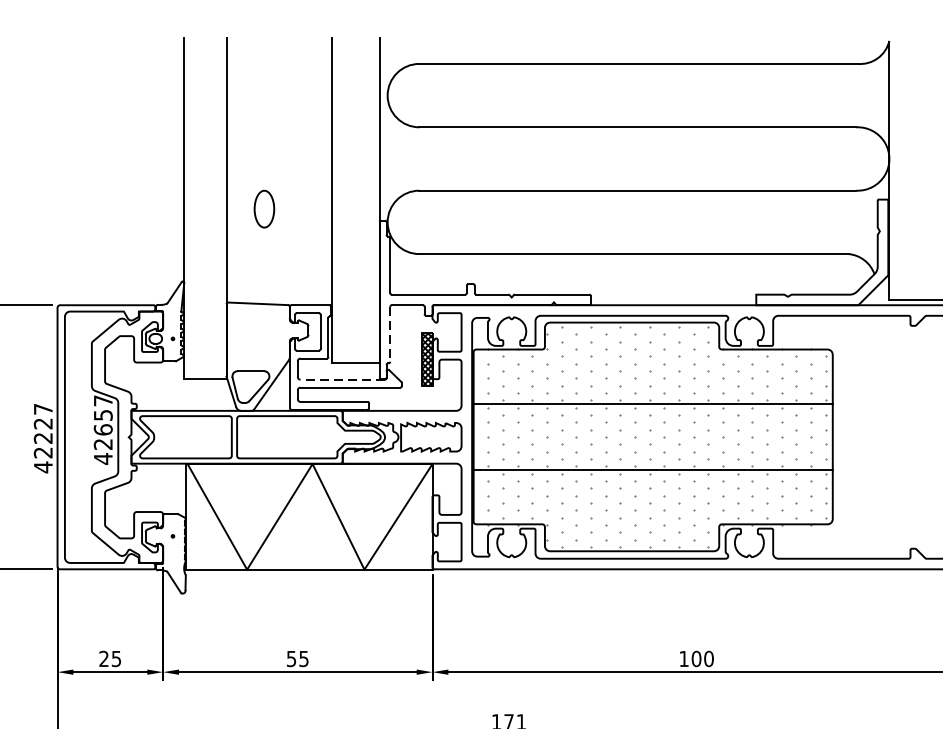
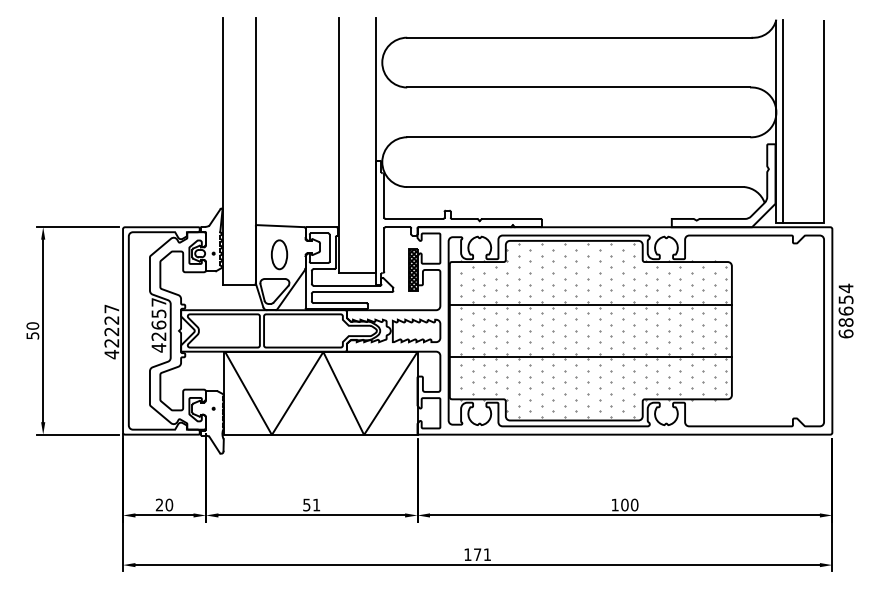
line: (897, 170) -> (782, 121), added
part: (264, 208) -> (279, 254), moved
line: (390, 334) -> (384, 250), dashed -> solid
line: (342, 379) -> (346, 285), dashed -> solid
text: (116, 658) -> (169, 504), 25 -> 20
text: (303, 658) -> (316, 504), 55 -> 51

